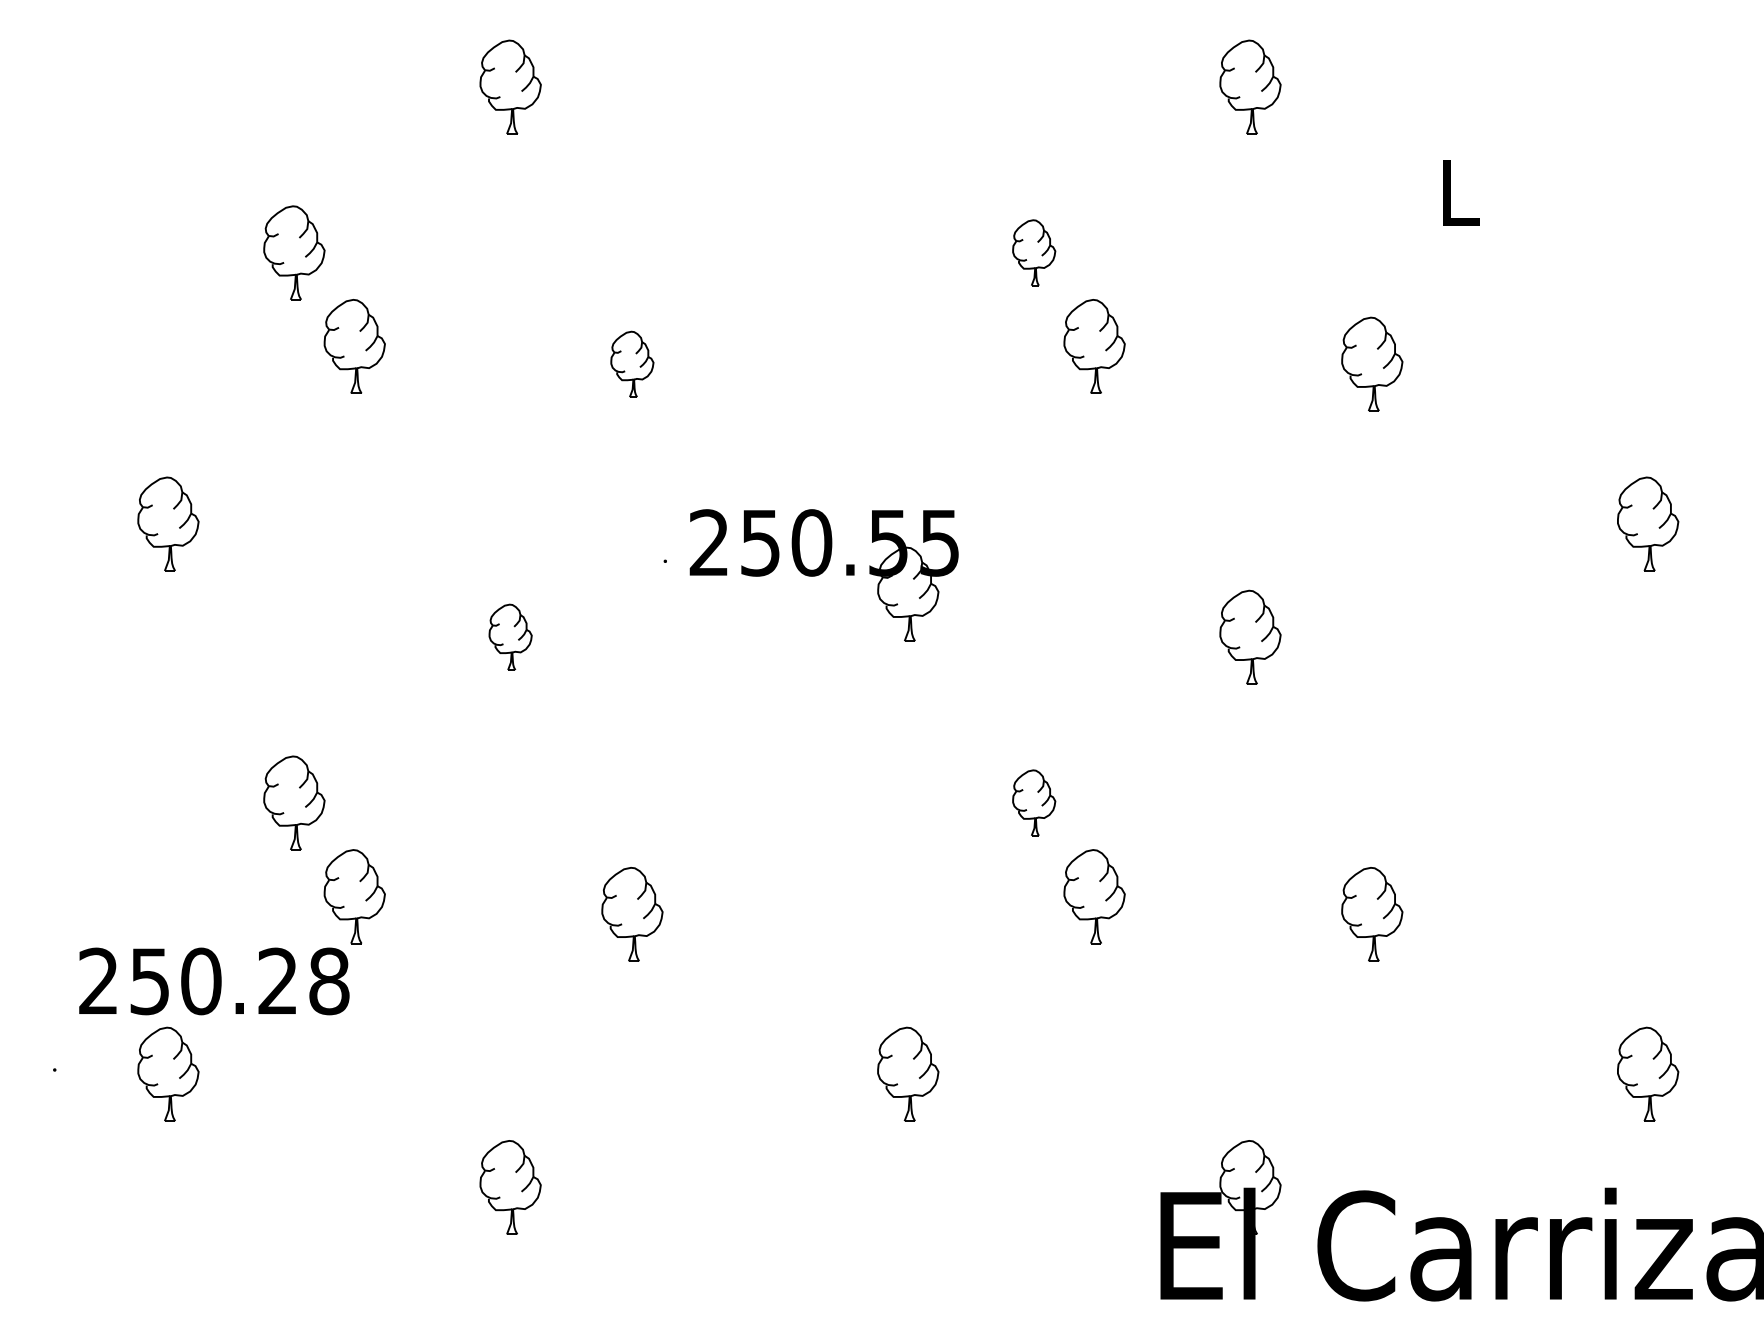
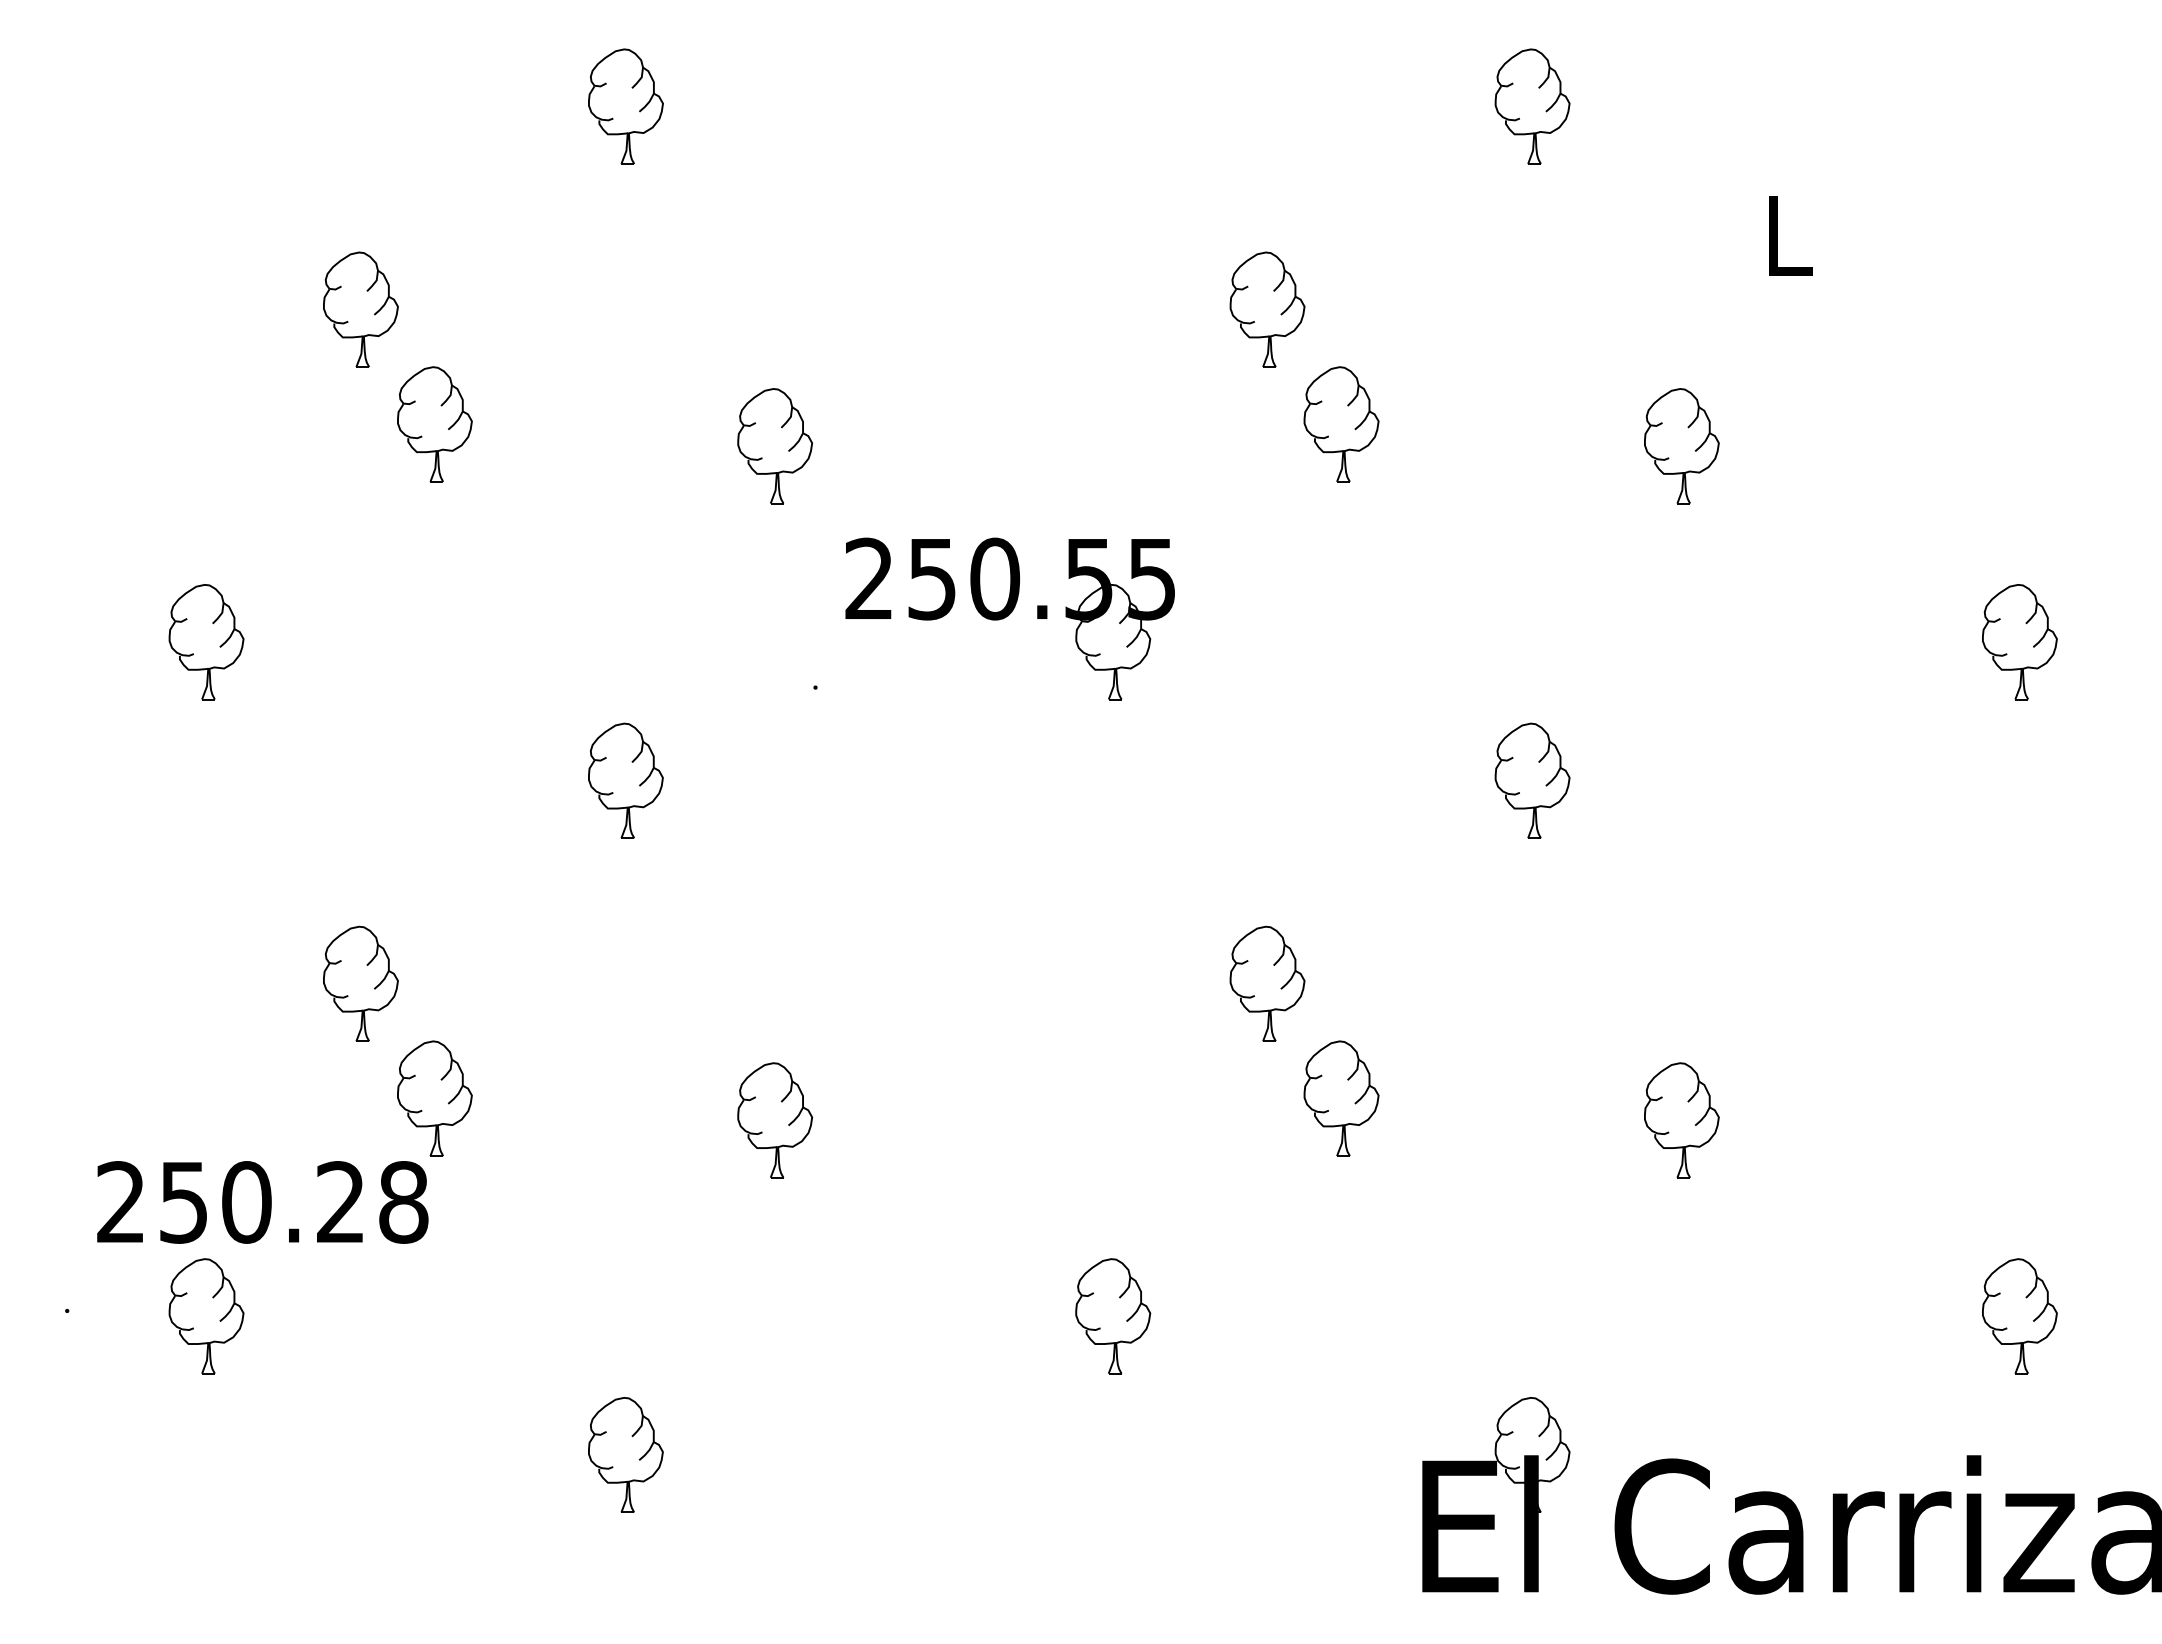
part: (1034, 252) -> (1267, 309), size x1.43
part: (631, 364) -> (774, 446), size x1.43
part: (823, 575) -> (1009, 618), moved
part: (510, 637) -> (625, 780), size x1.43
part: (1034, 802) -> (1267, 983), size x1.43

